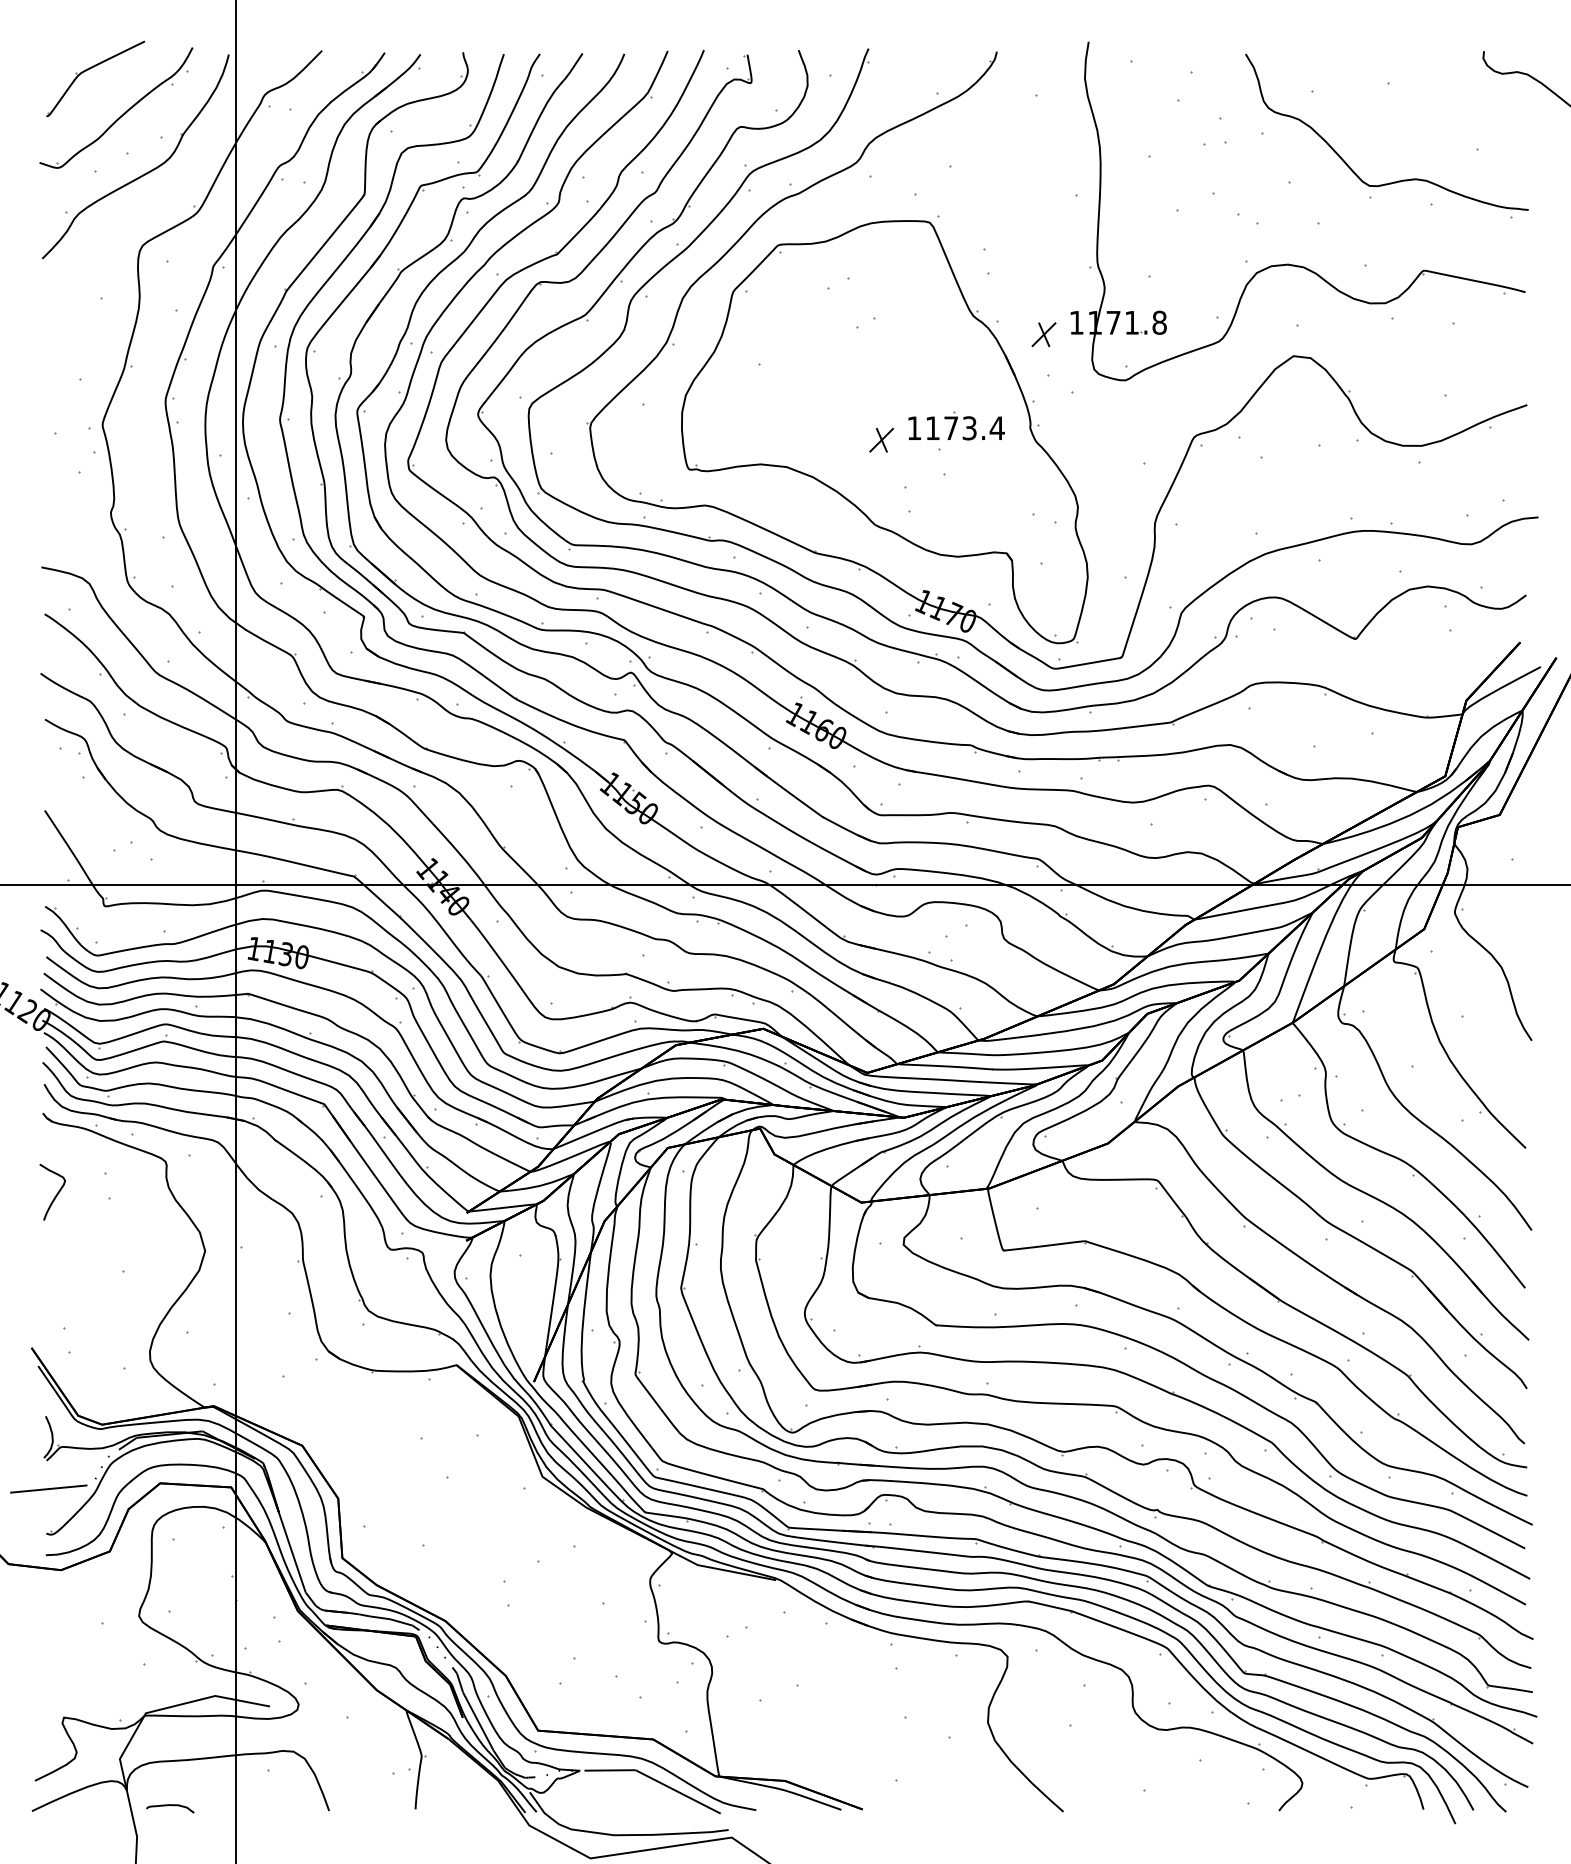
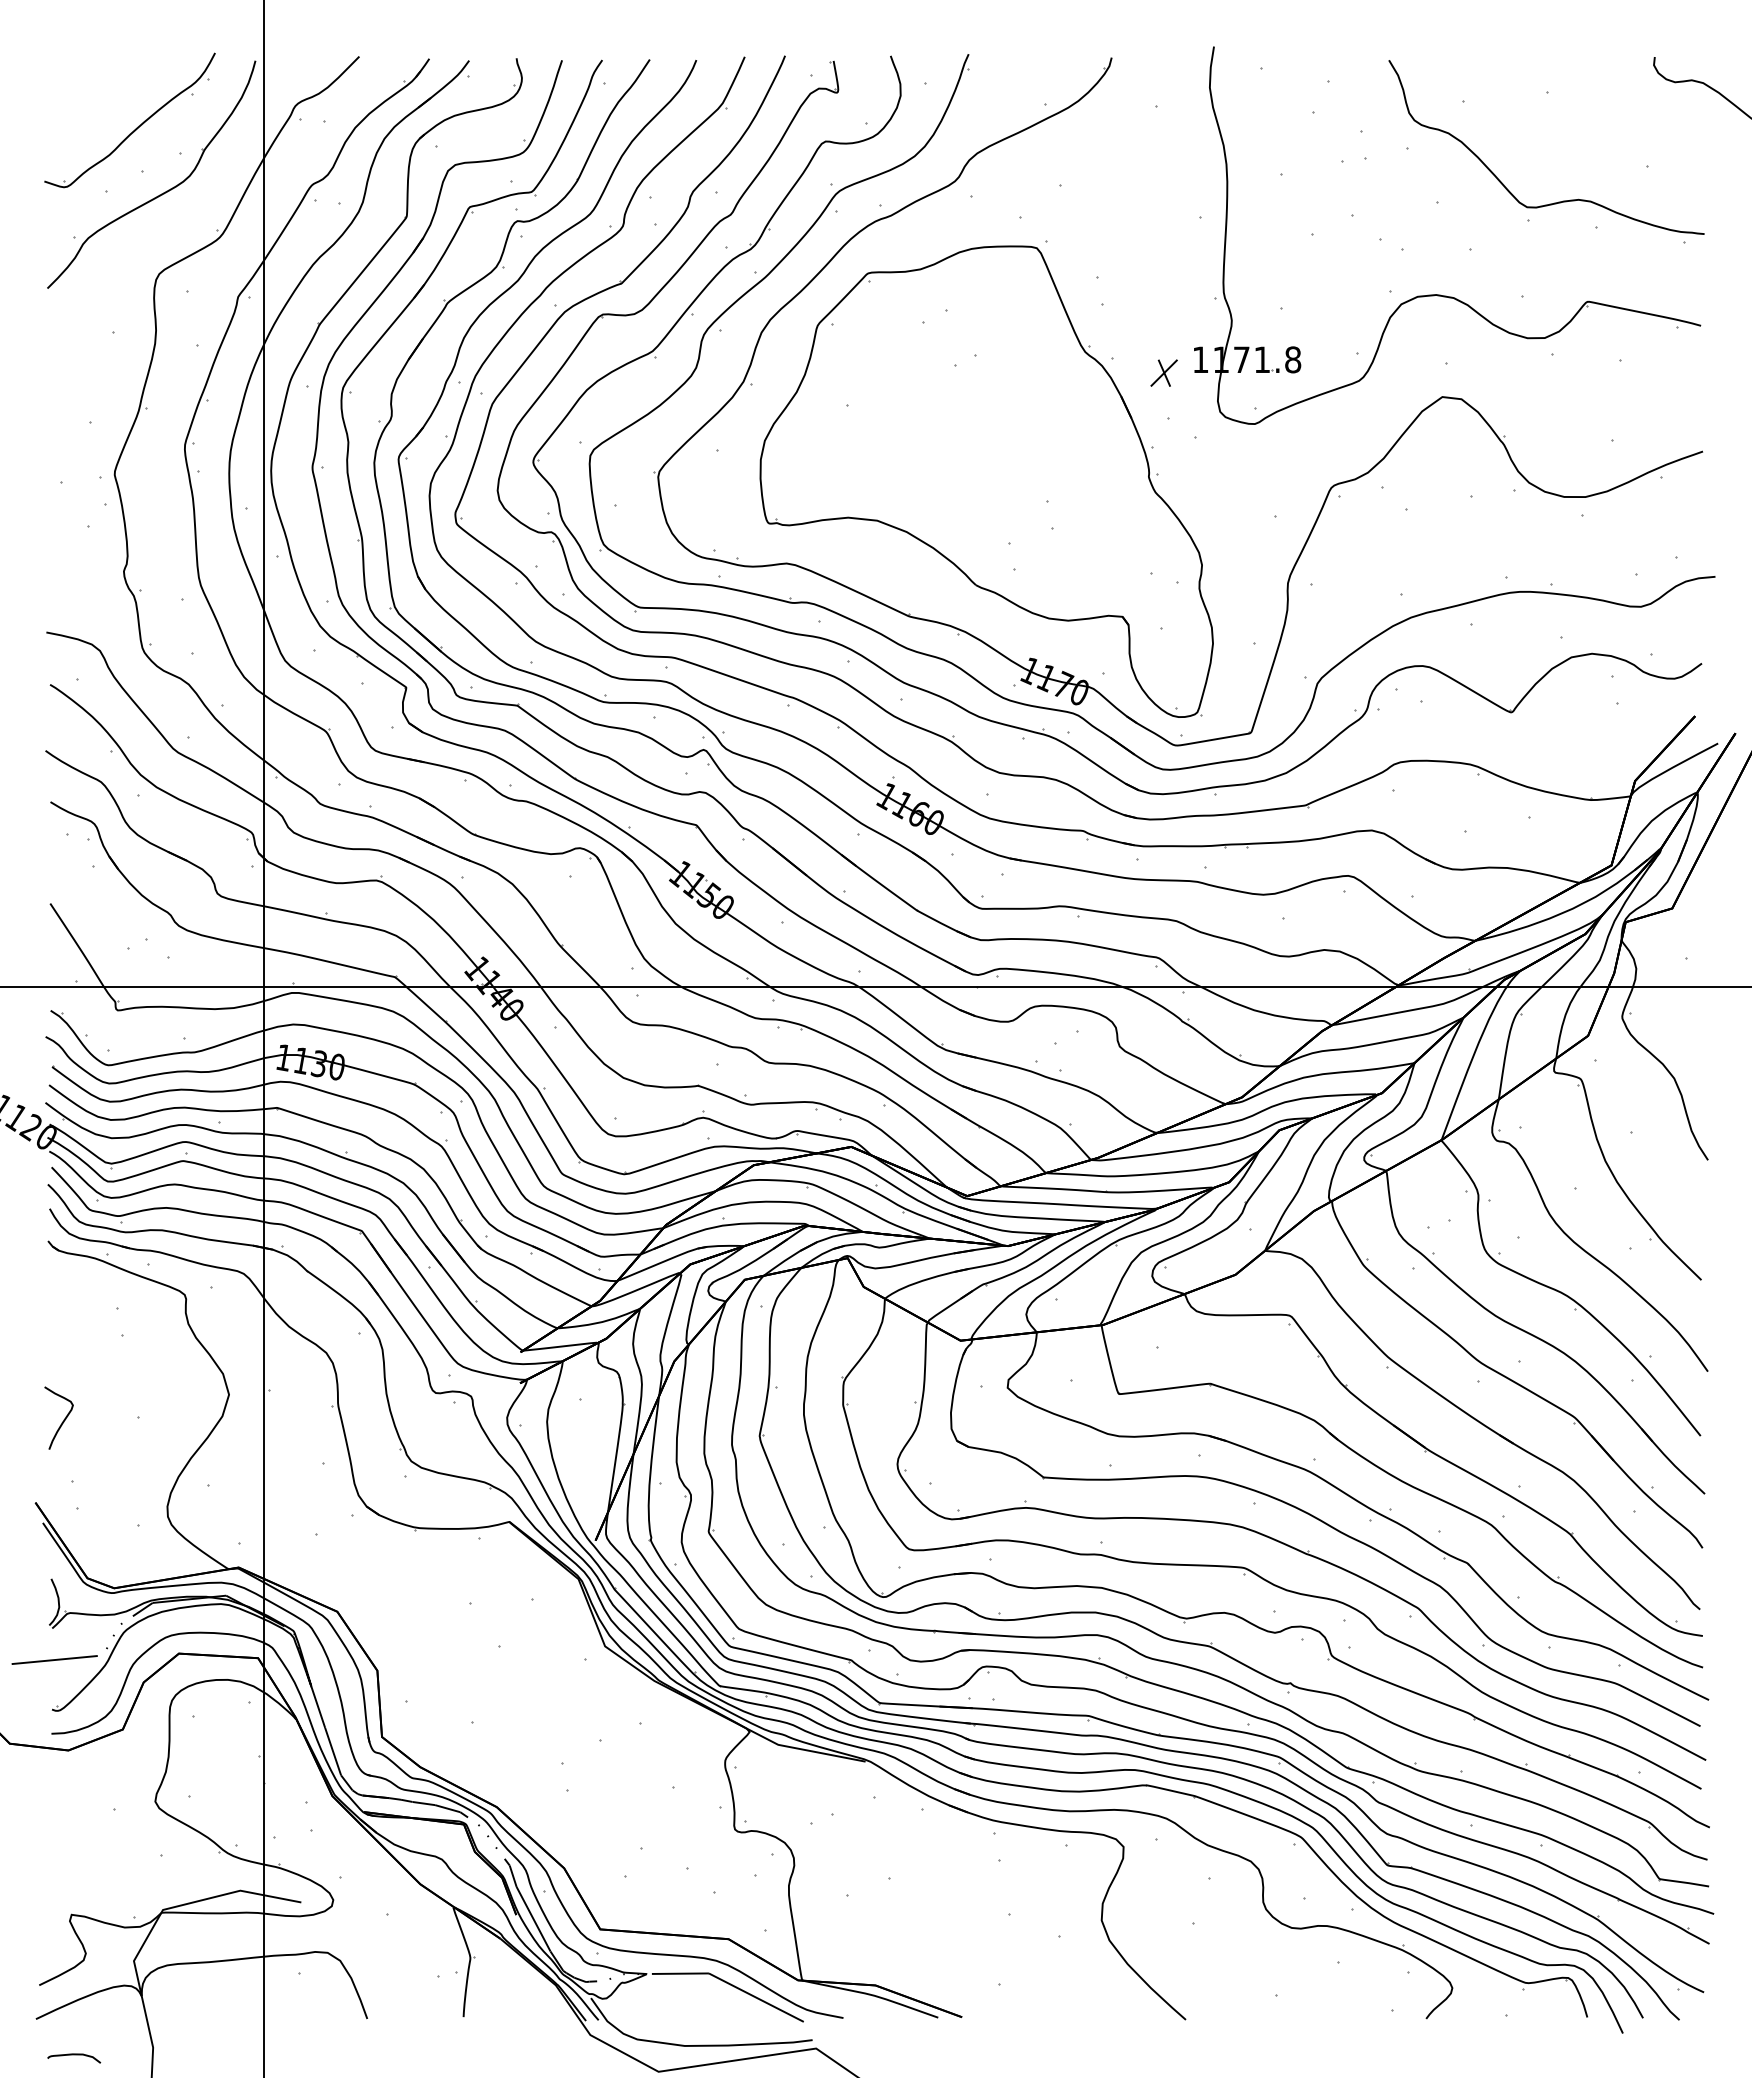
part: (91, 68) -> (102, 76), removed
part: (956, 425) -> (1066, 474), removed
part: (881, 439) -> (982, 490), removed
curve: (56, 1193) -> (63, 1419), moved
curve: (170, 1806) -> (74, 2055), moved

